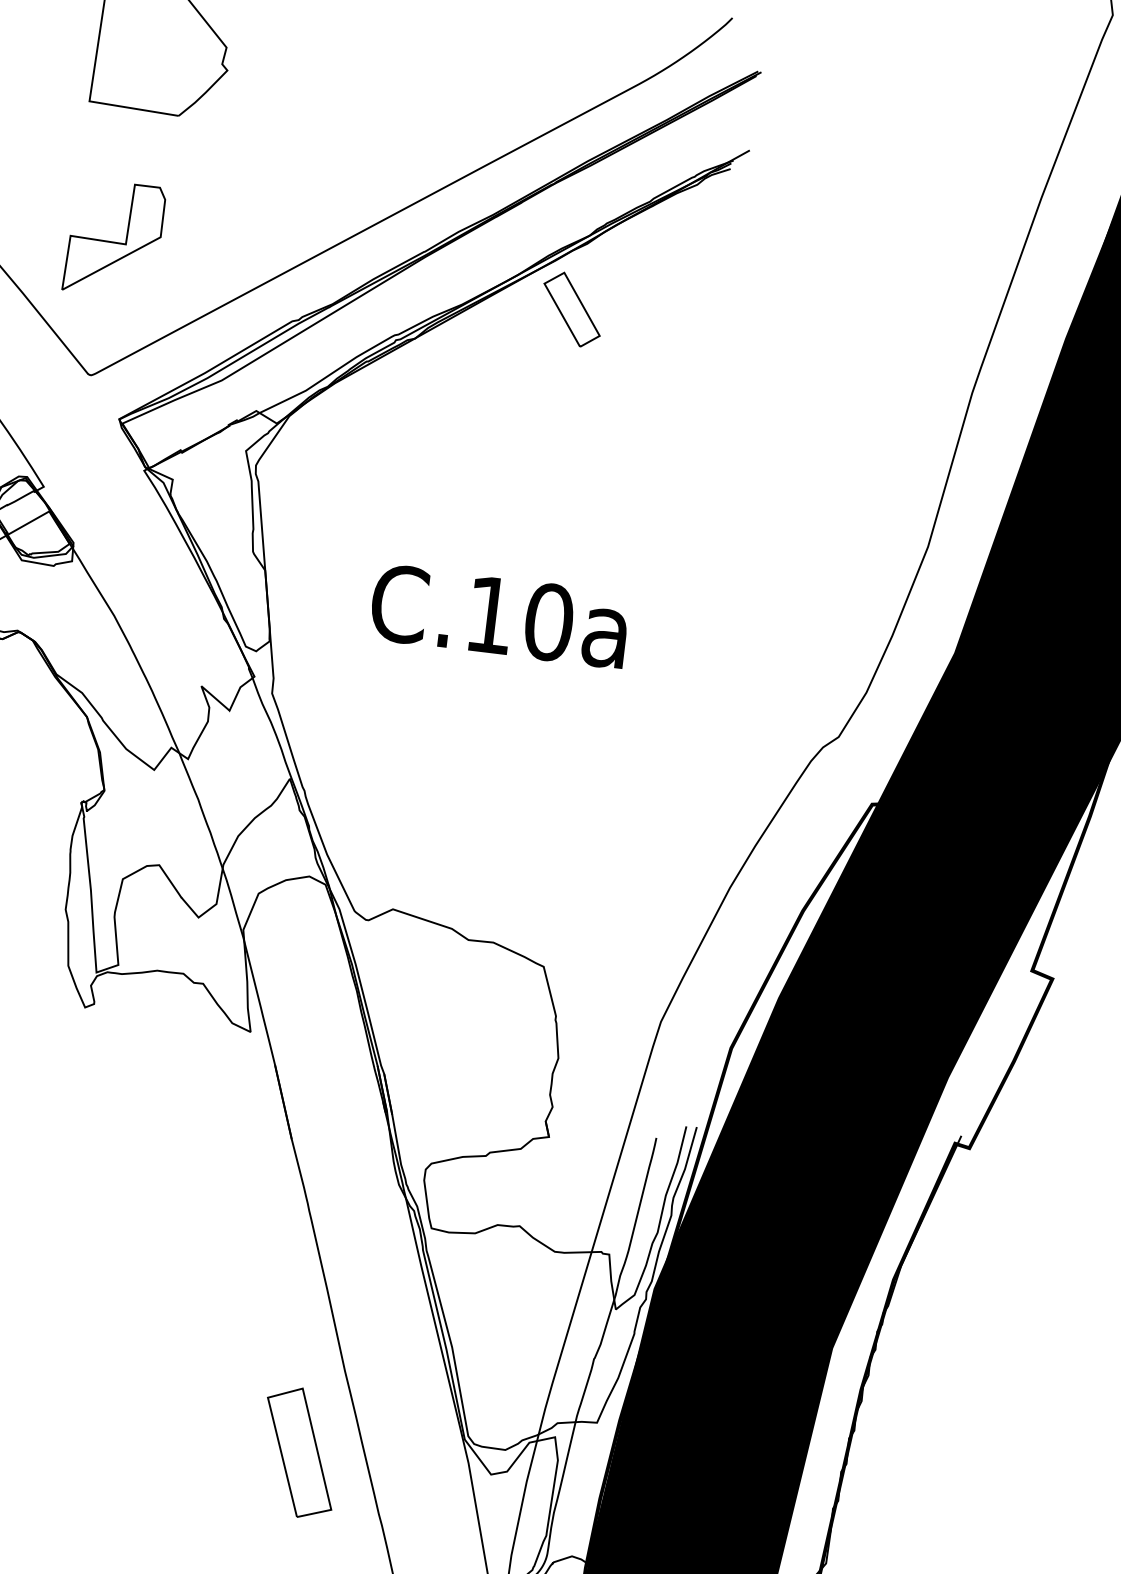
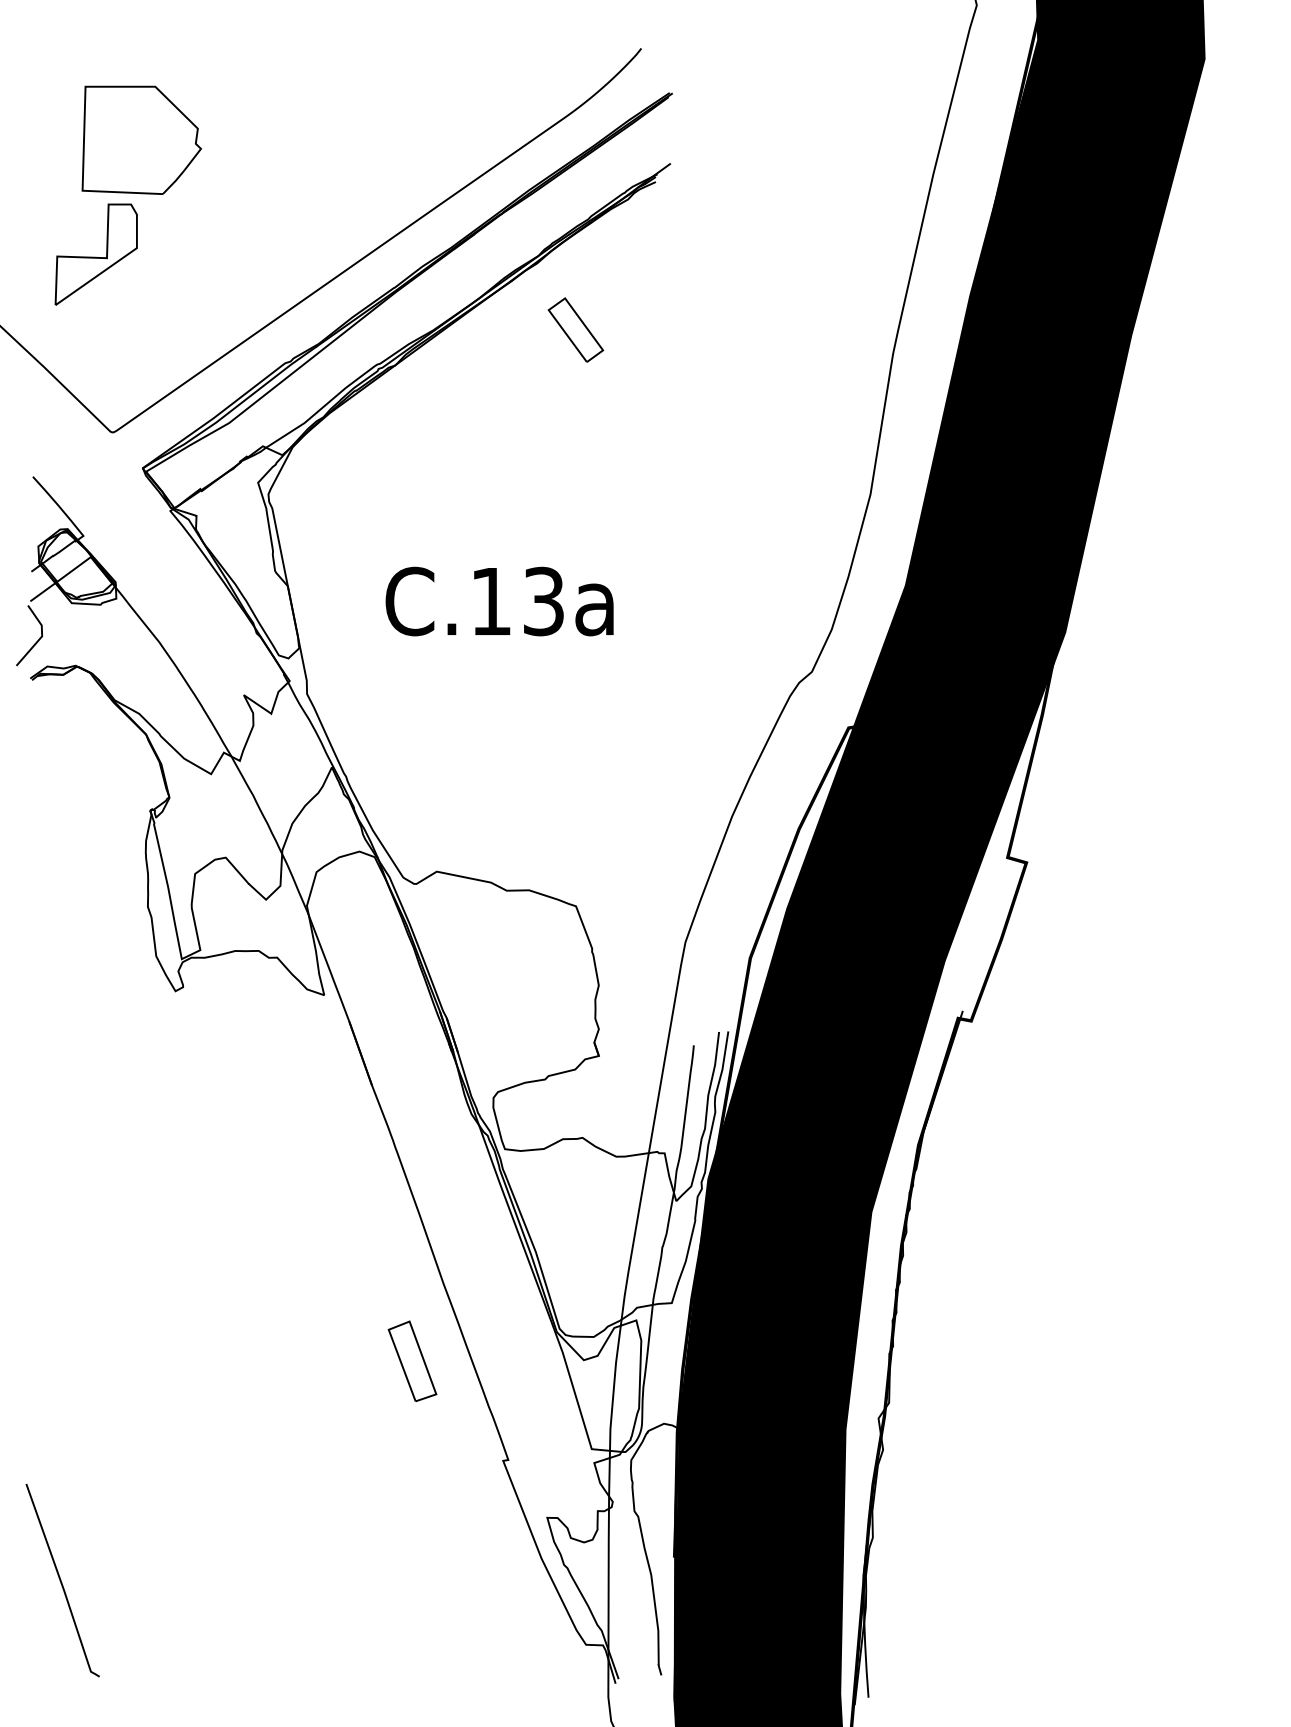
part: (113, 238) -> (95, 254), moved
part: (571, 308) -> (575, 329), moved
text: (548, 622) -> (543, 601), C.10a -> C.13a
part: (299, 1452) -> (412, 1361), size x0.7

